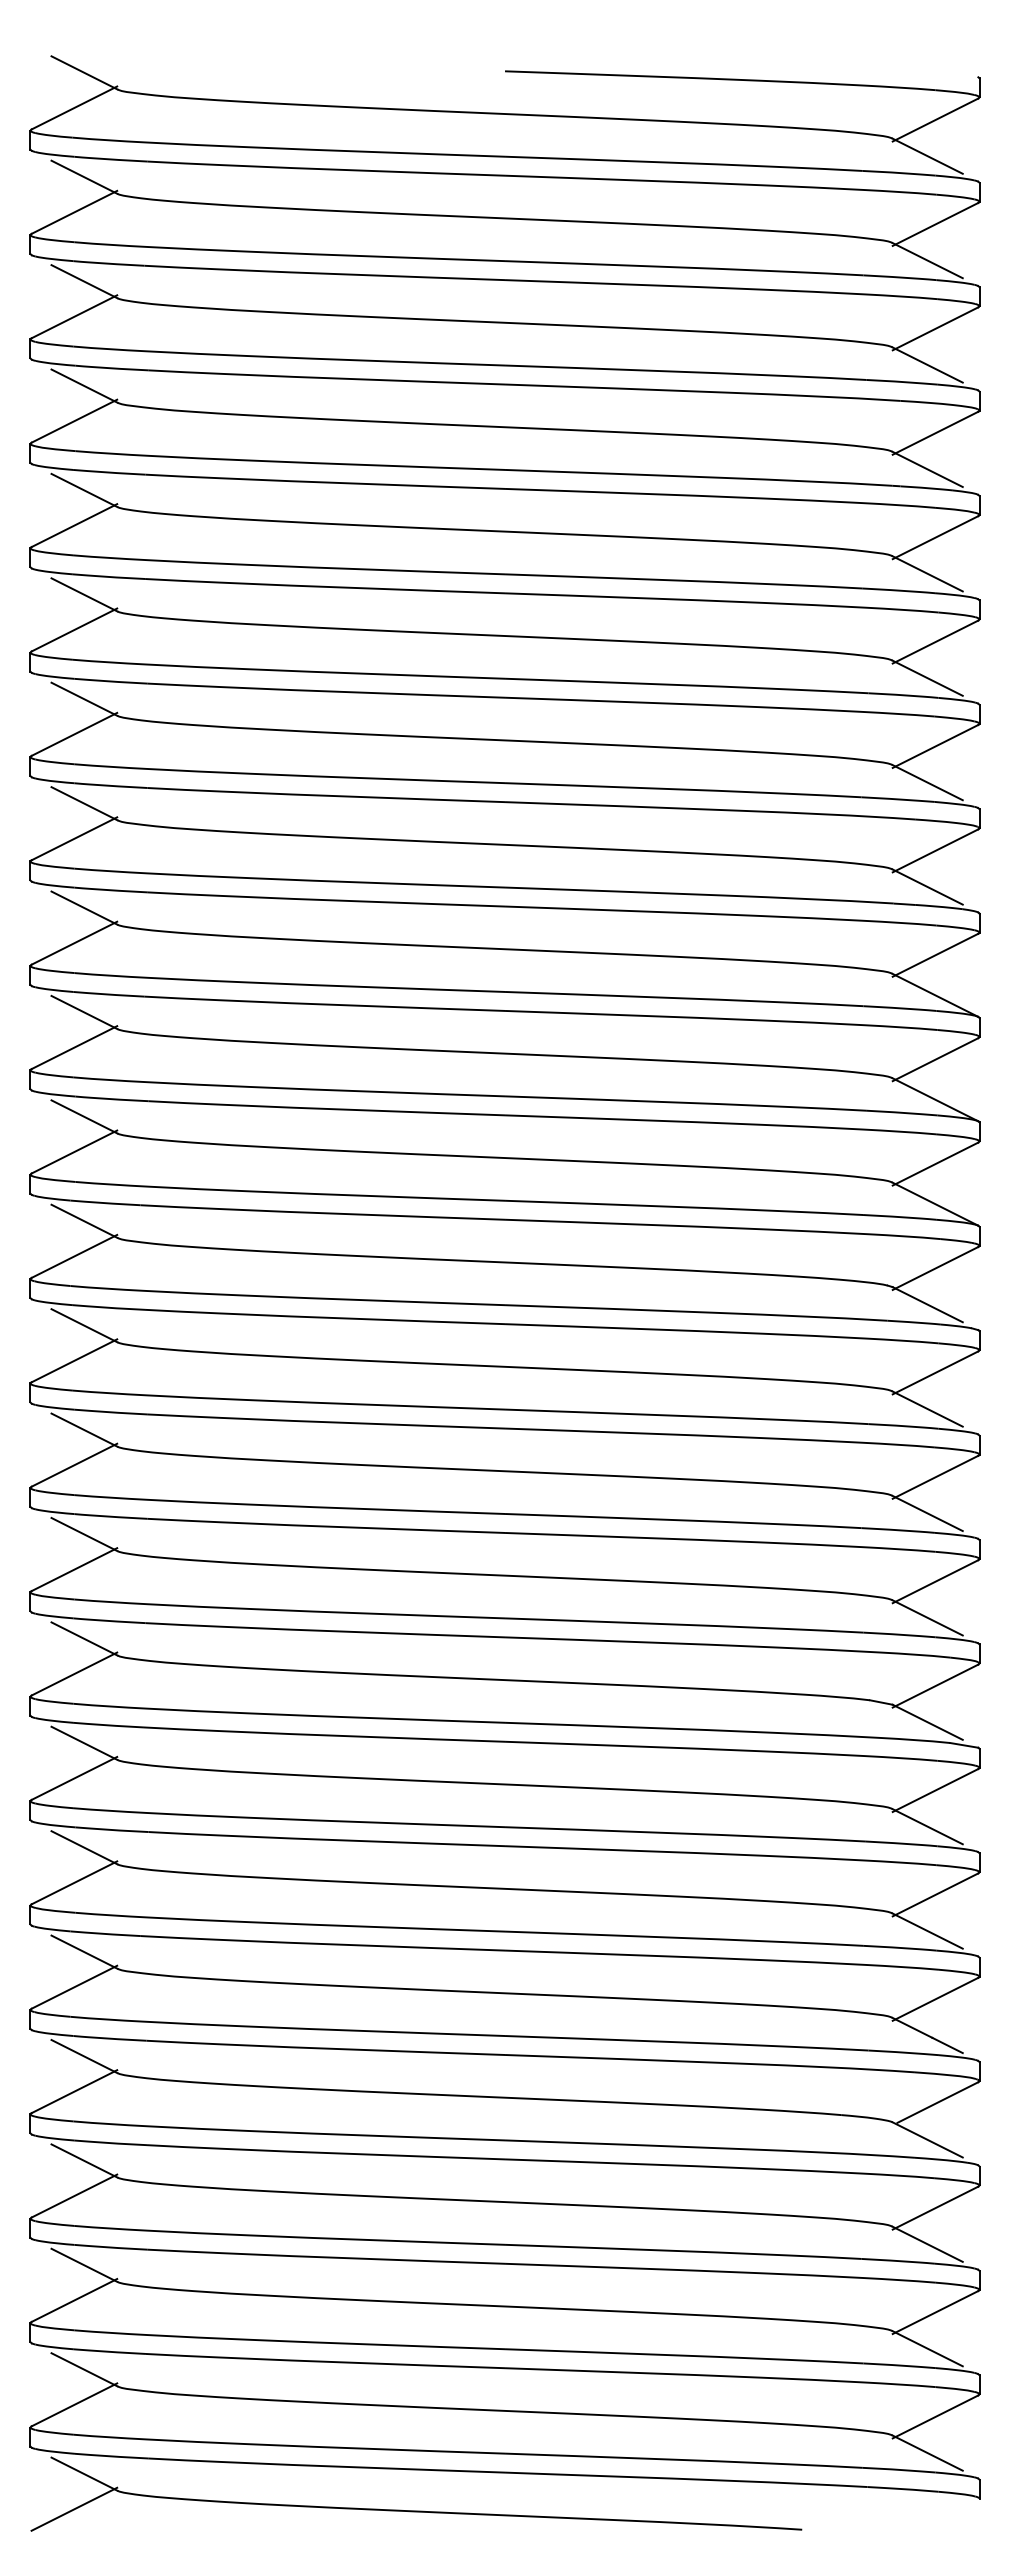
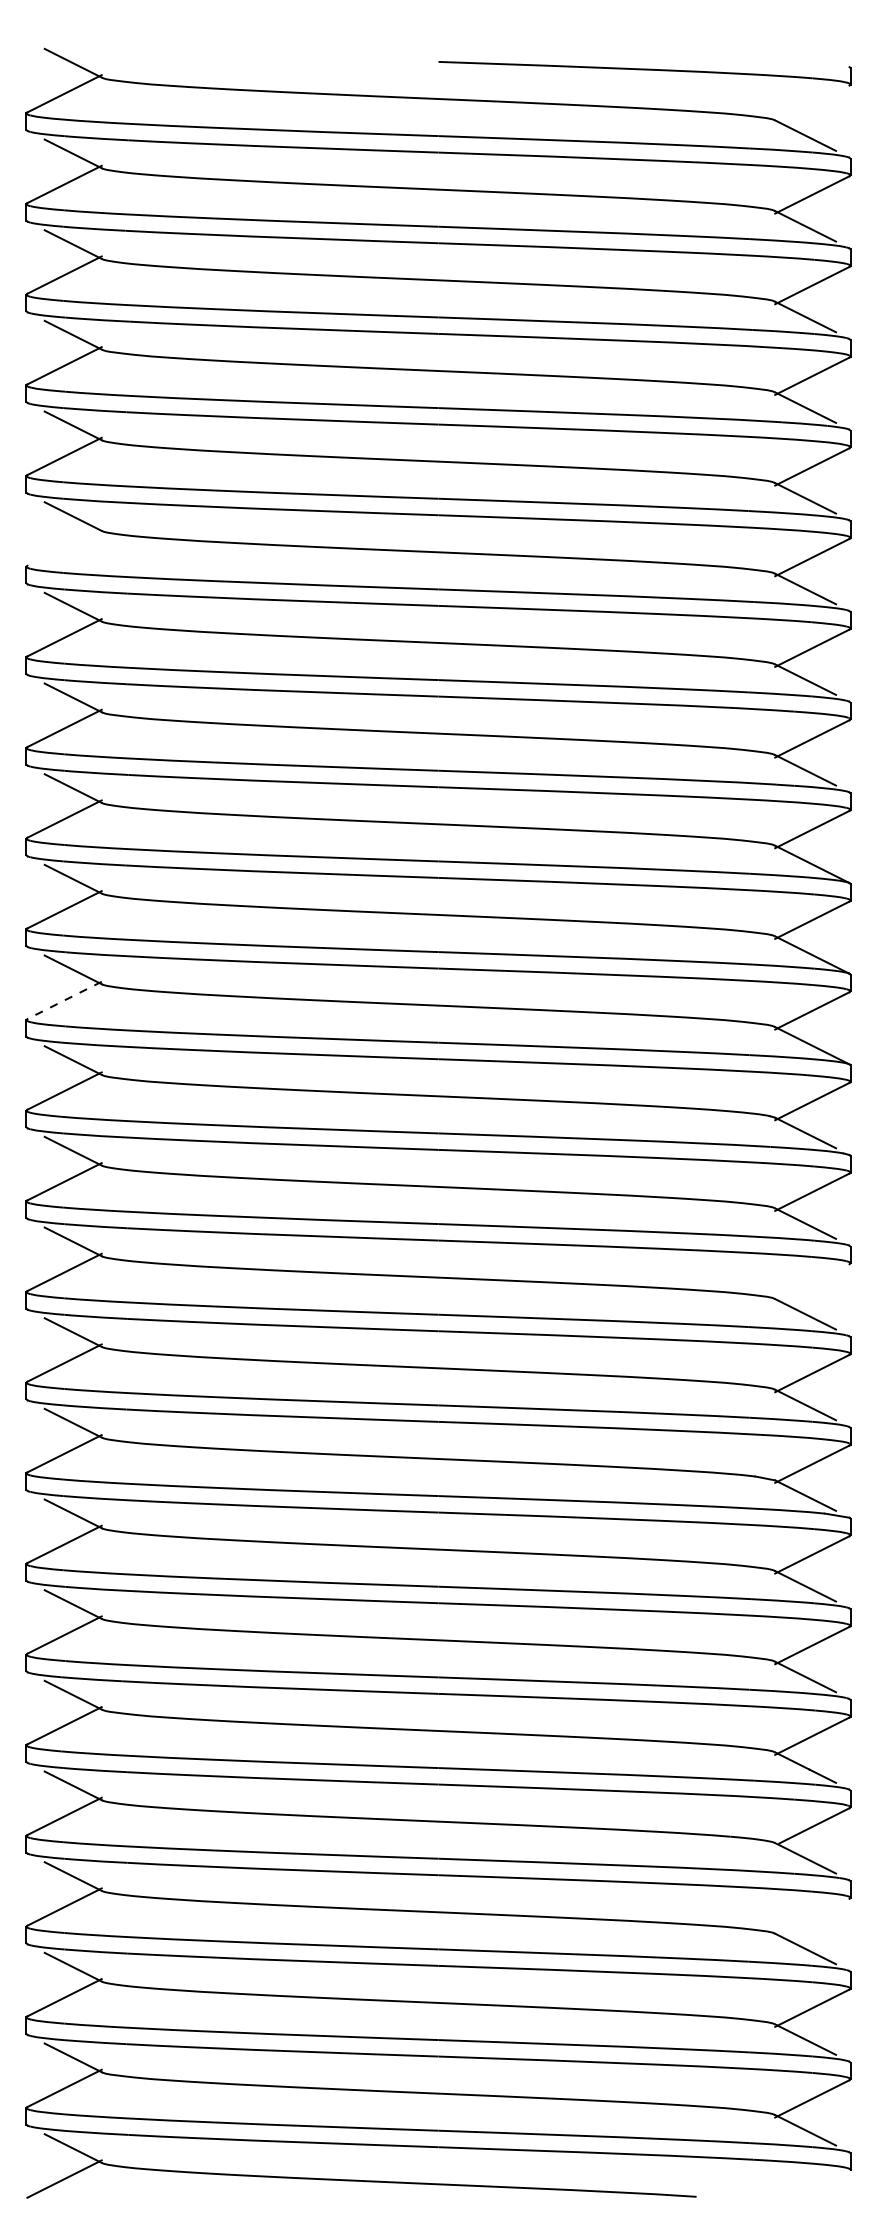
line: (935, 119) -> (812, 103), removed
line: (74, 629) -> (64, 546), removed
line: (74, 1152) -> (64, 1000), solid -> dashed
line: (935, 1476) -> (812, 1282), removed
line: (935, 2207) -> (812, 1916), removed

